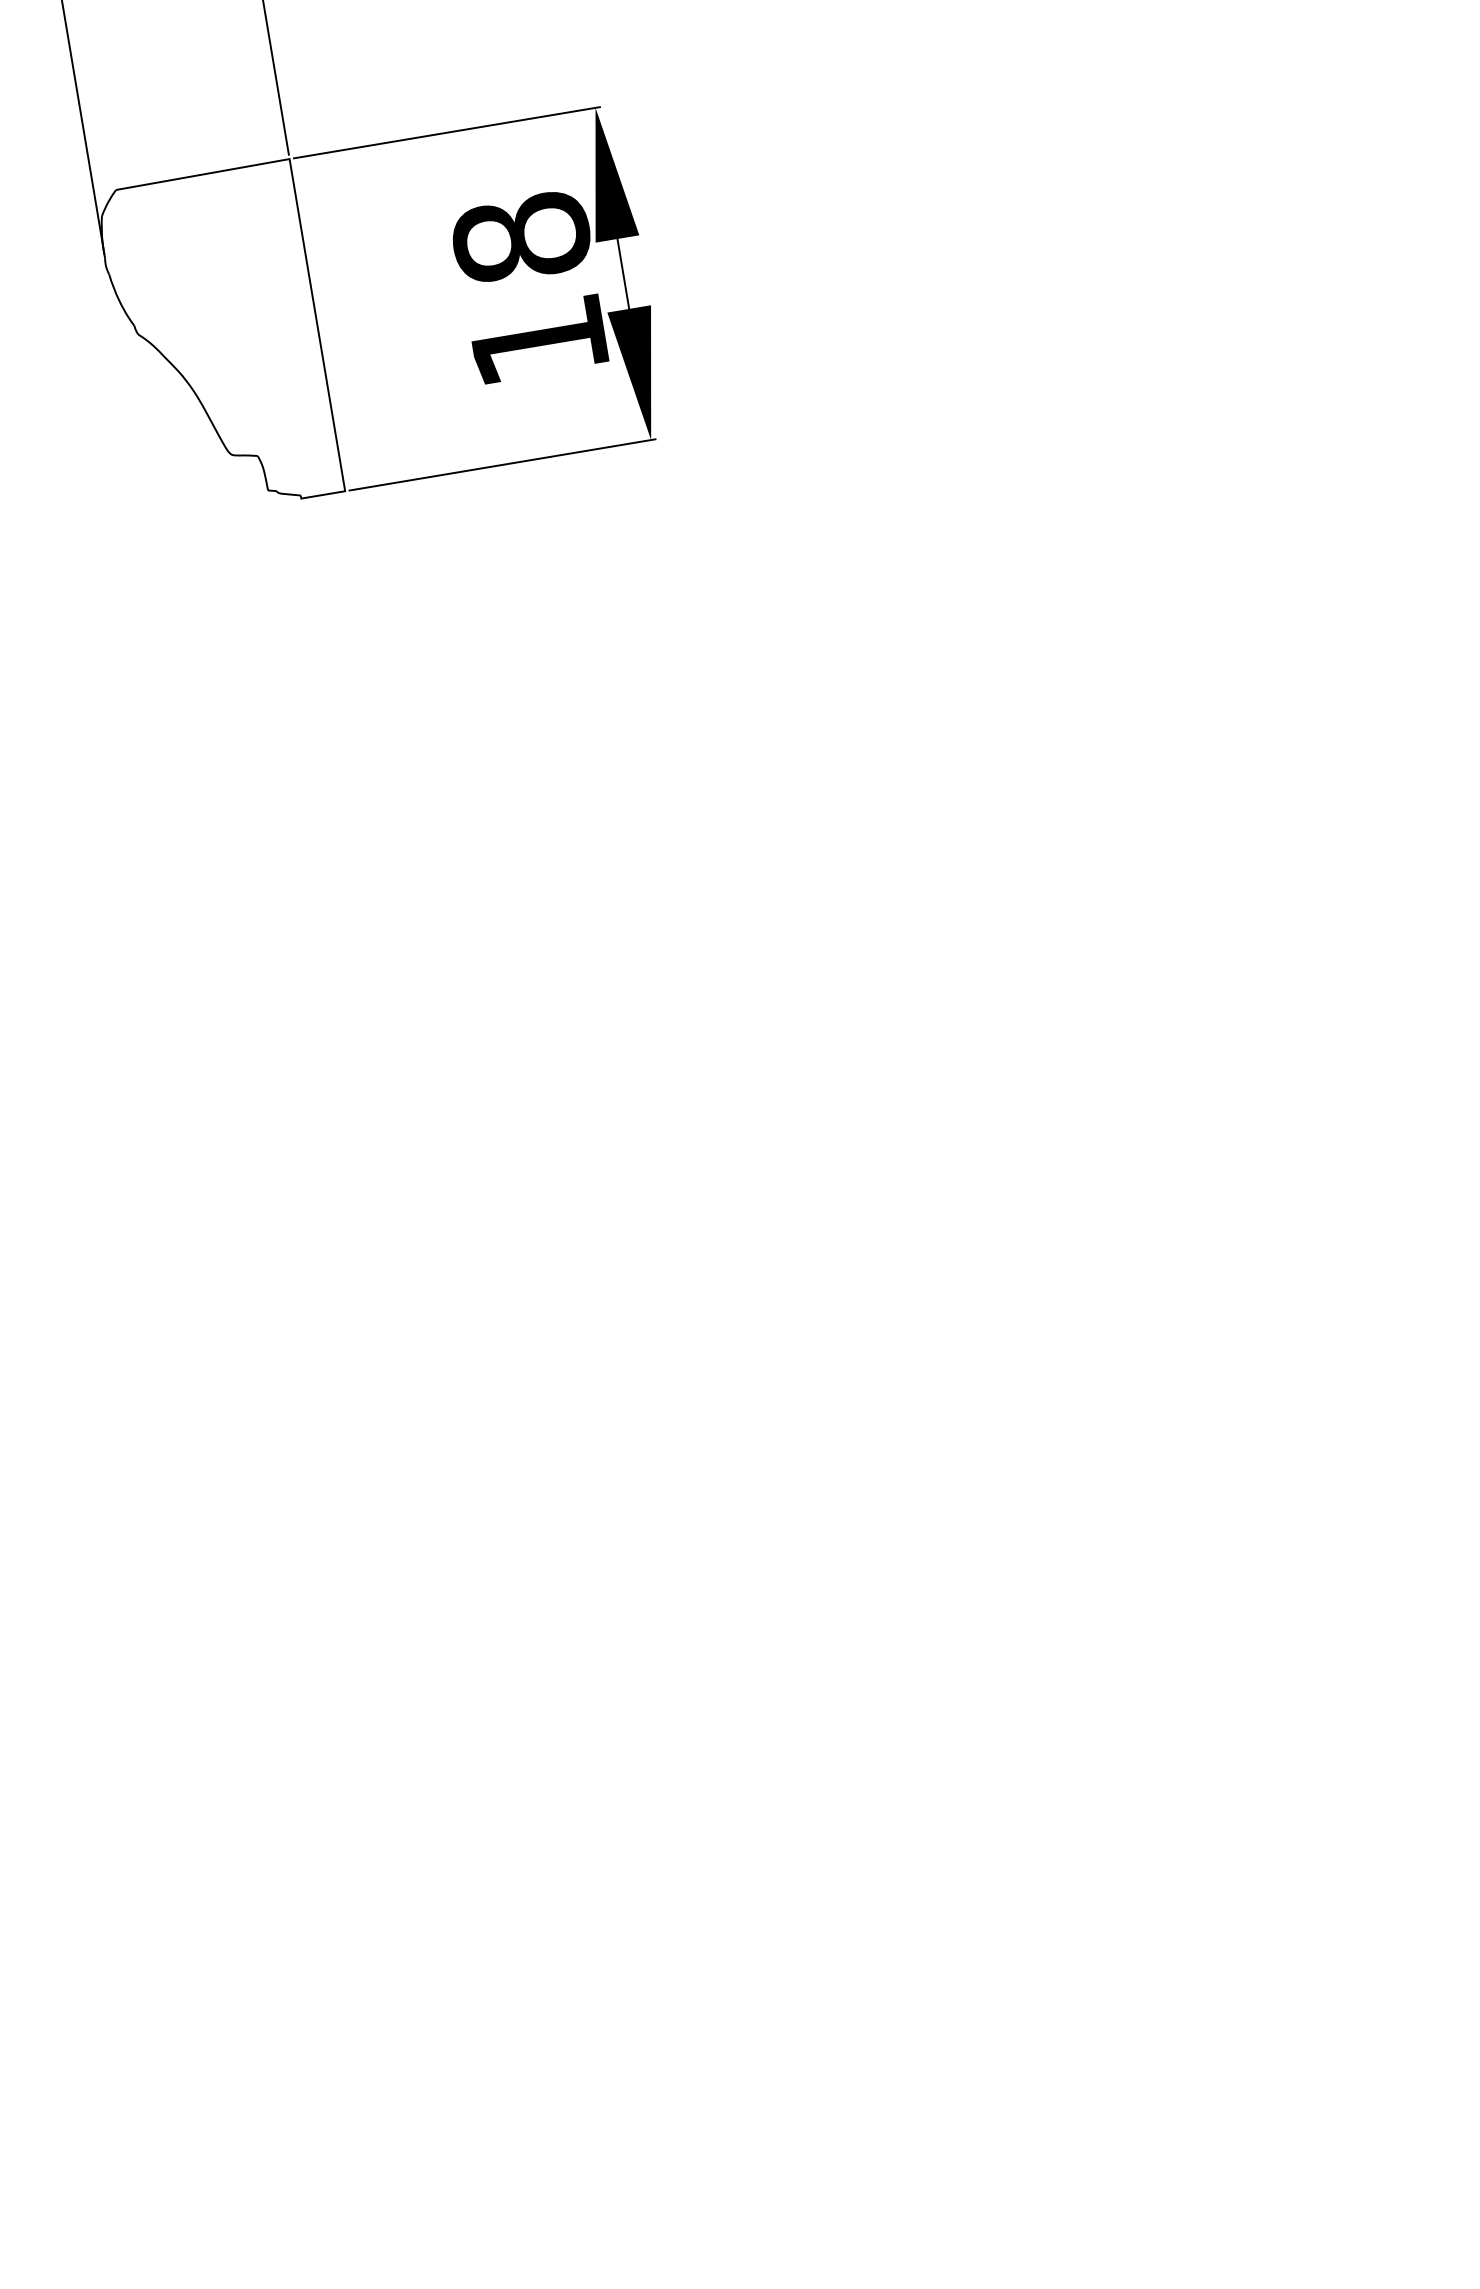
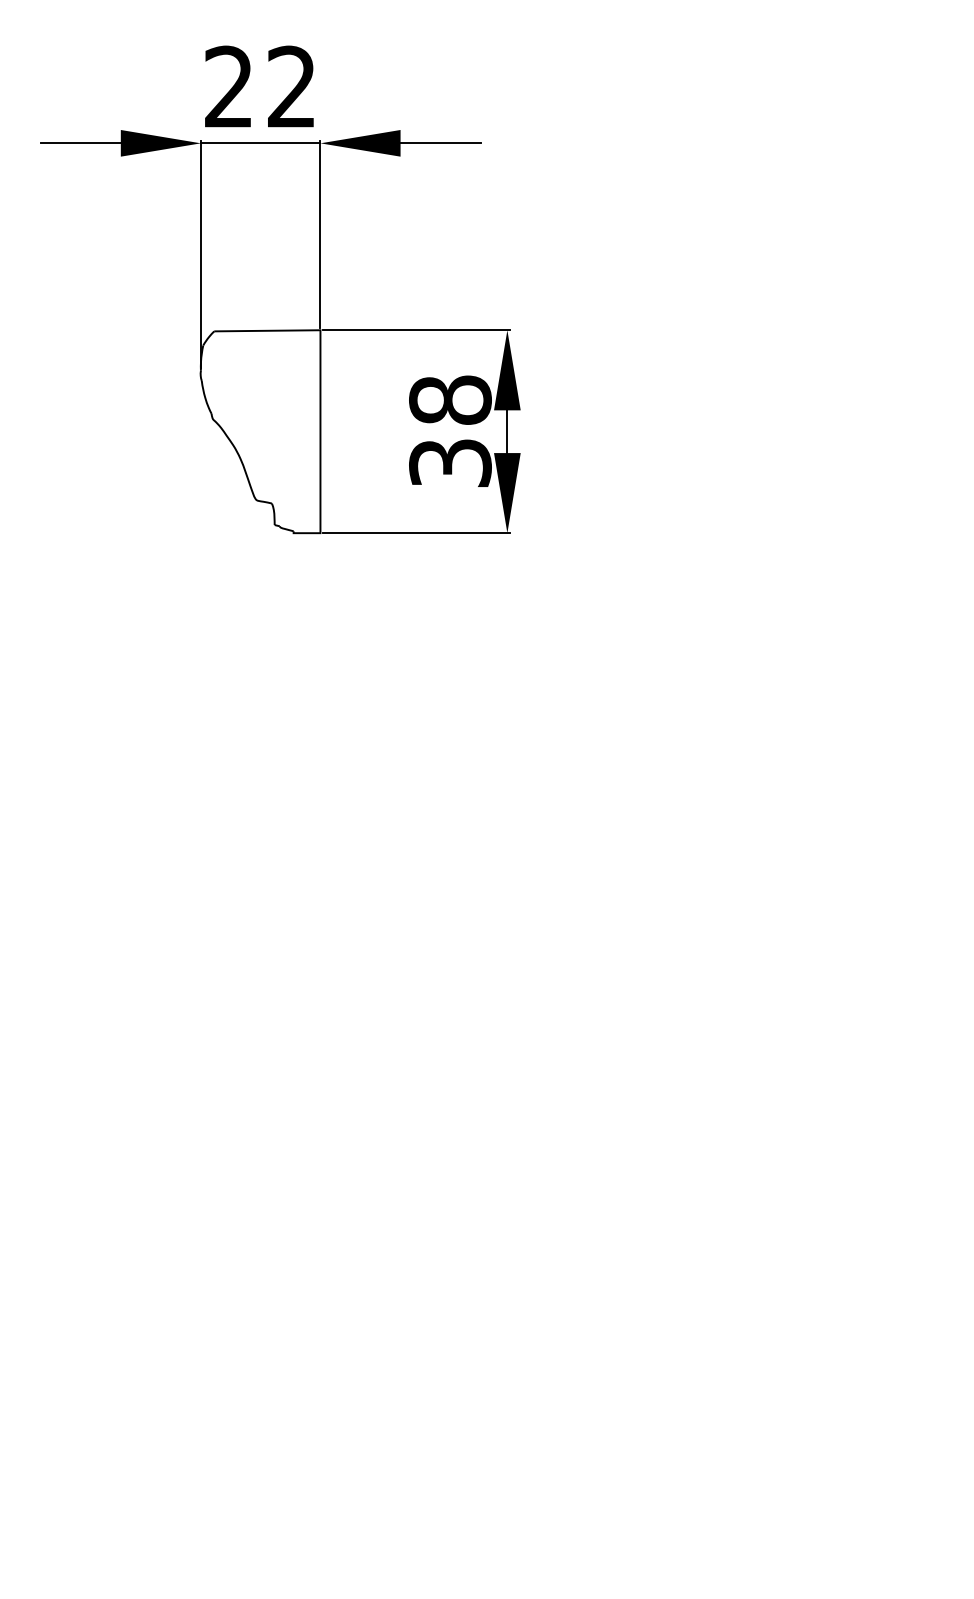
text: (538, 339) -> (450, 462), 18 -> 38

